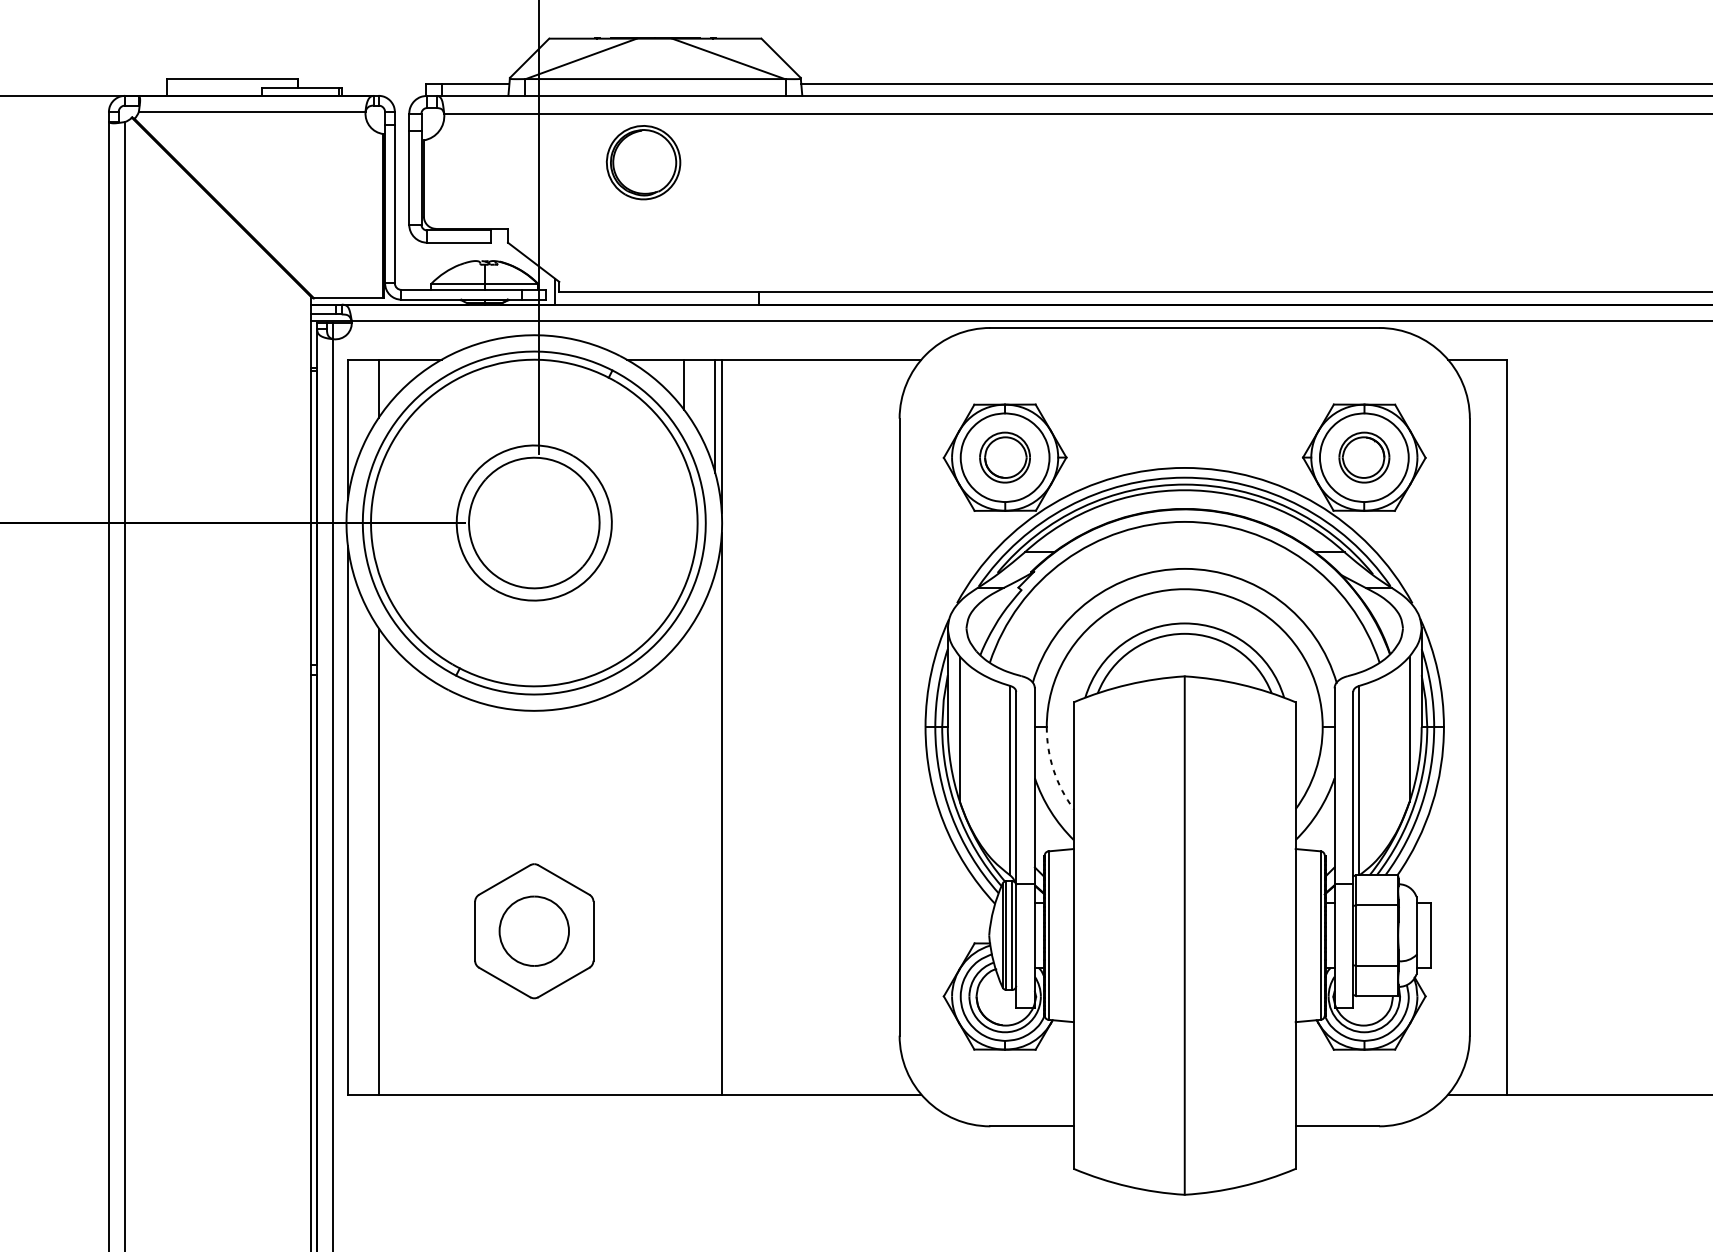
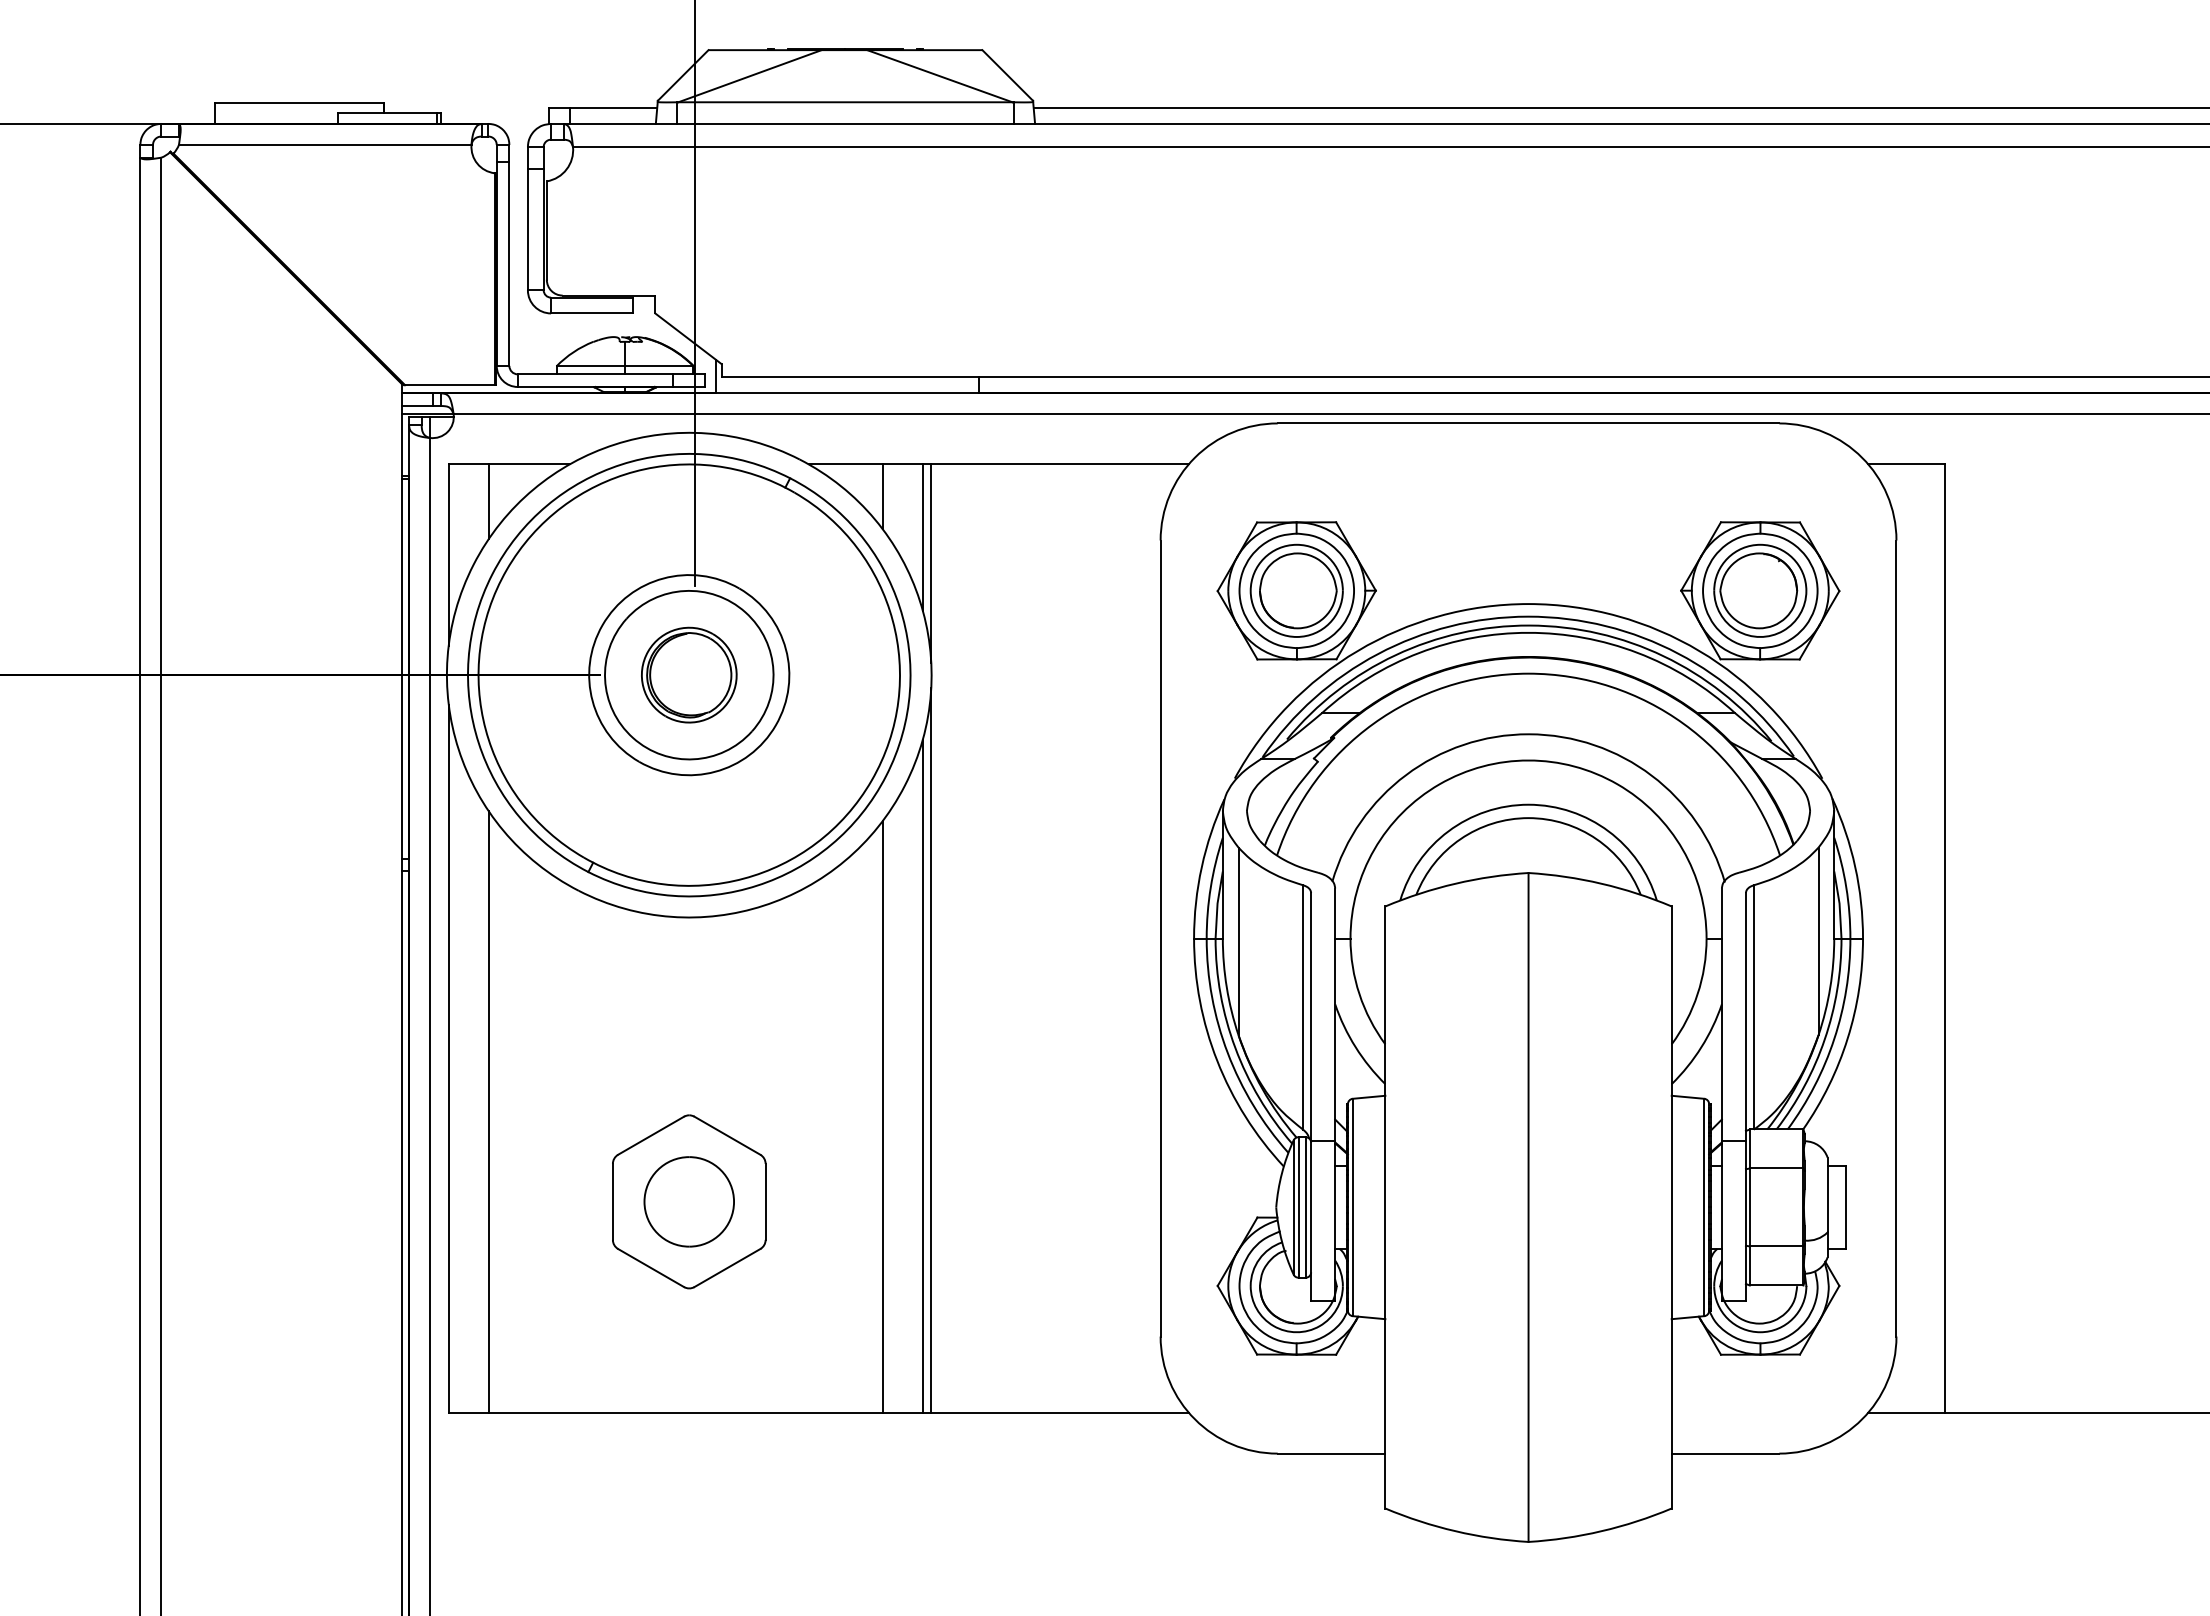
part: (643, 162) -> (689, 674), moved
part: (1004, 457) -> (1296, 590), size x1.43
part: (1364, 457) -> (1760, 590), size x1.43
arc: (1053, 770) -> (1359, 994), dashed -> solid
line: (715, 833) -> (922, 1075), added
line: (684, 865) -> (882, 1116), added

